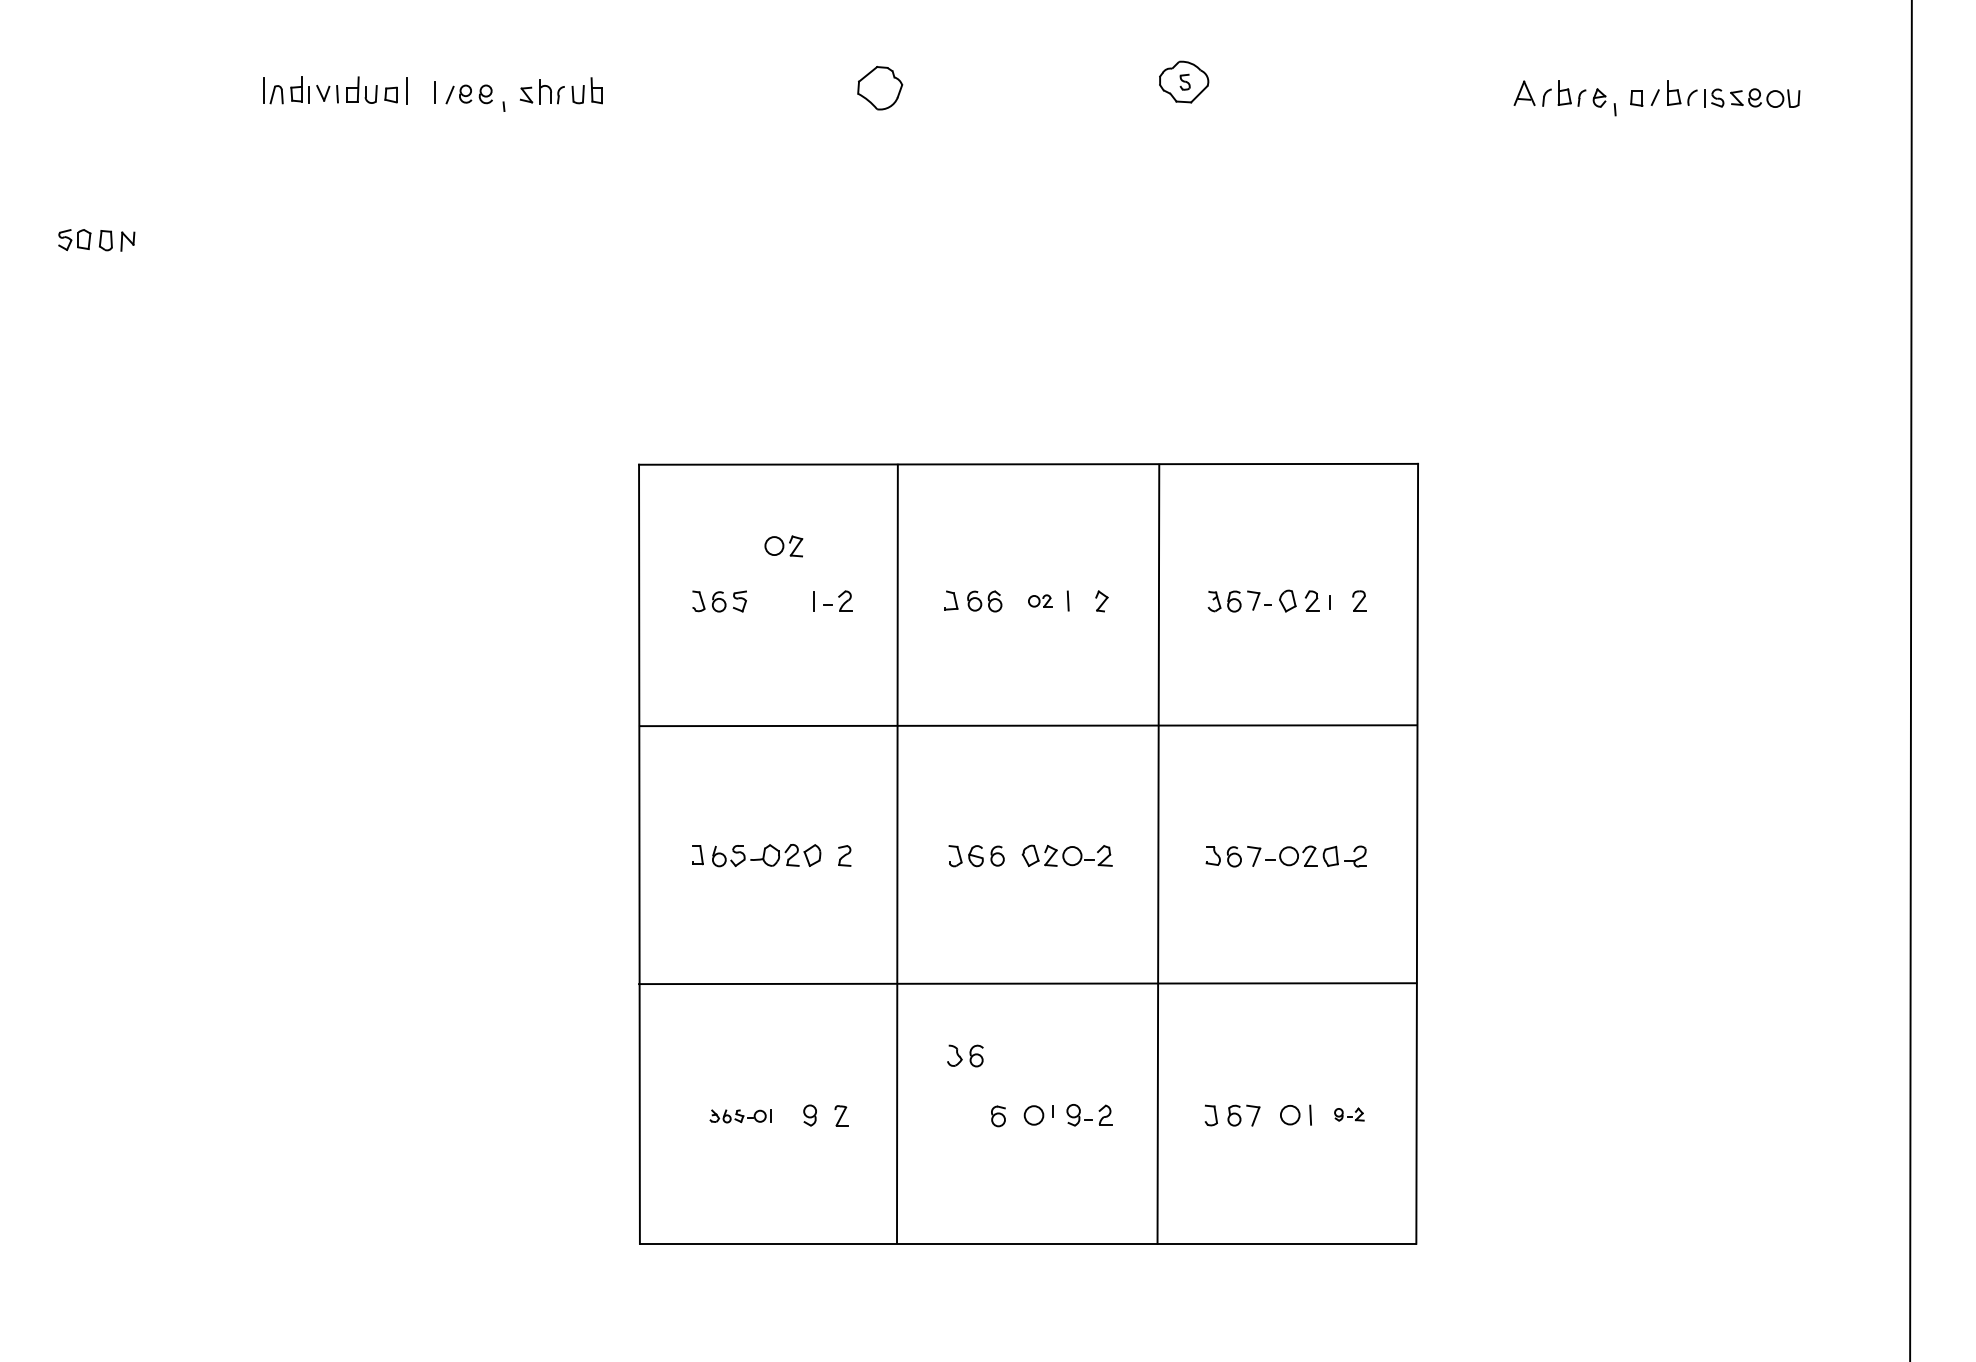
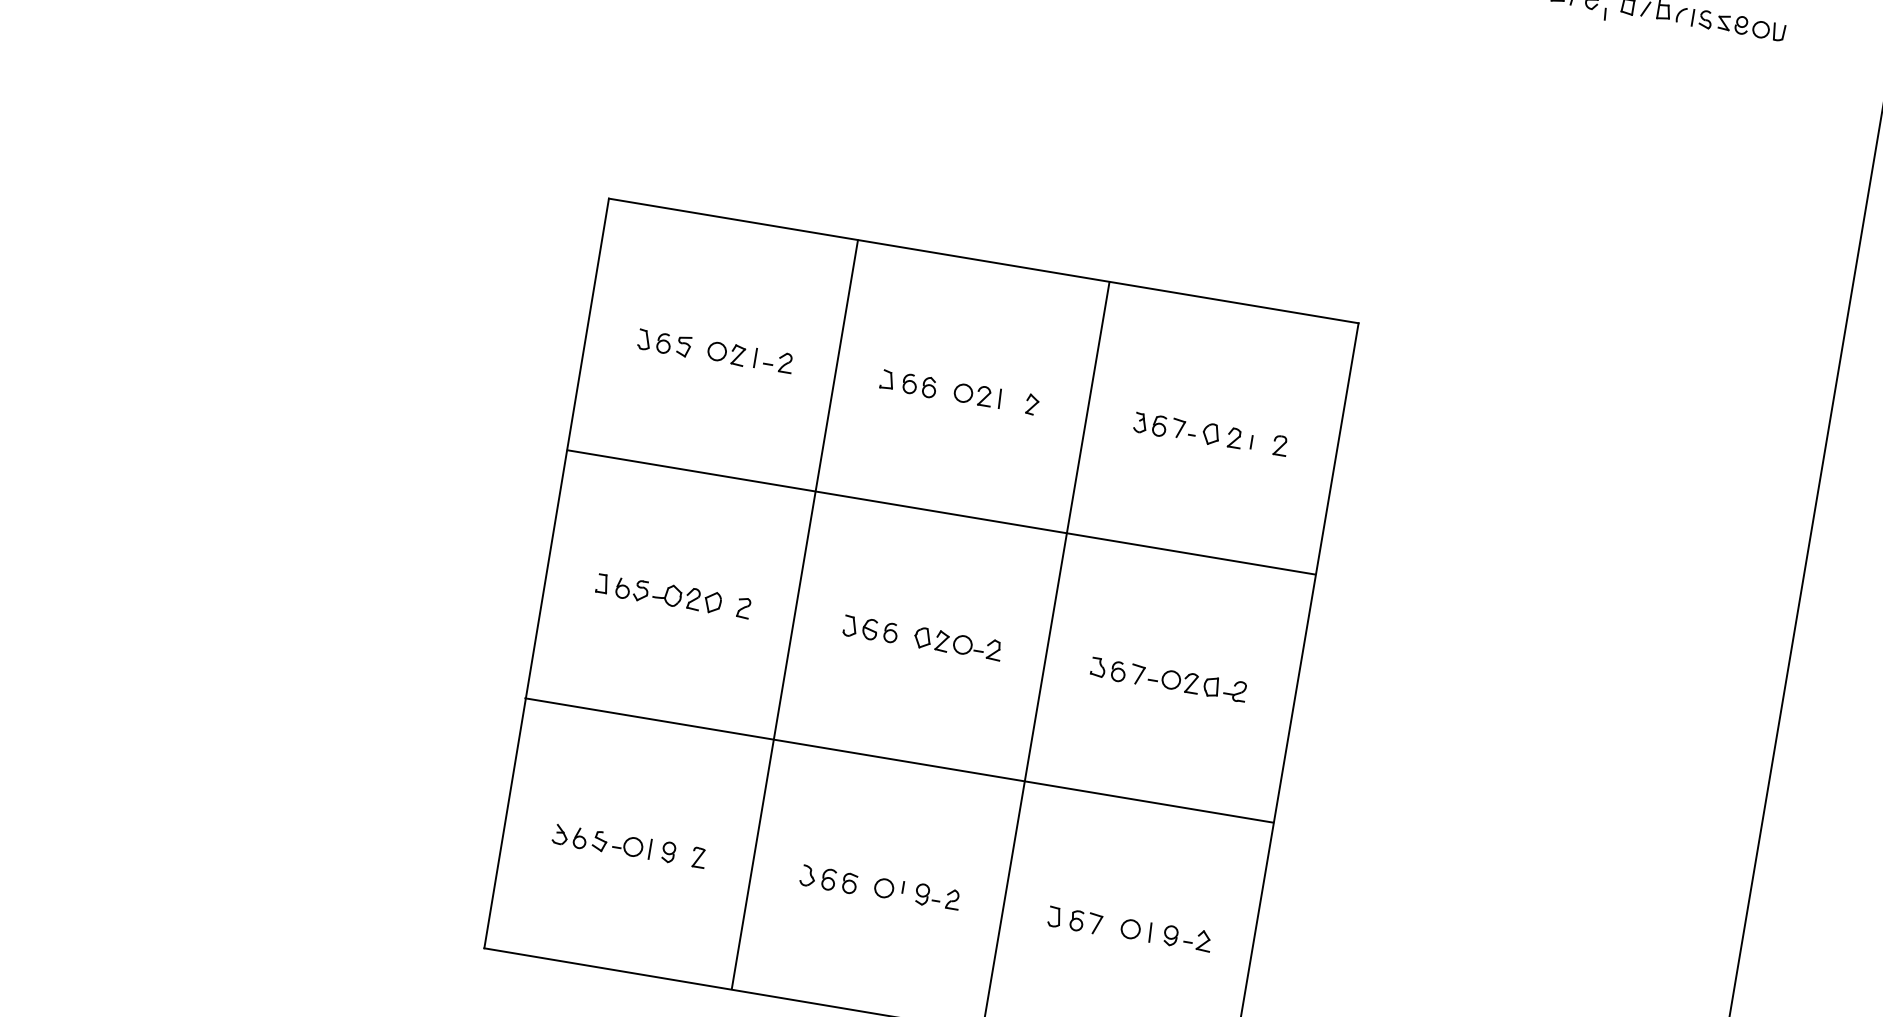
part: (783, 546) -> (725, 353), moved
part: (1039, 600) -> (972, 393), size x1.67
part: (965, 1055) -> (818, 877), moved
part: (1349, 1114) -> (1187, 938), size x1.67
part: (740, 1116) -> (601, 842), size x1.67

